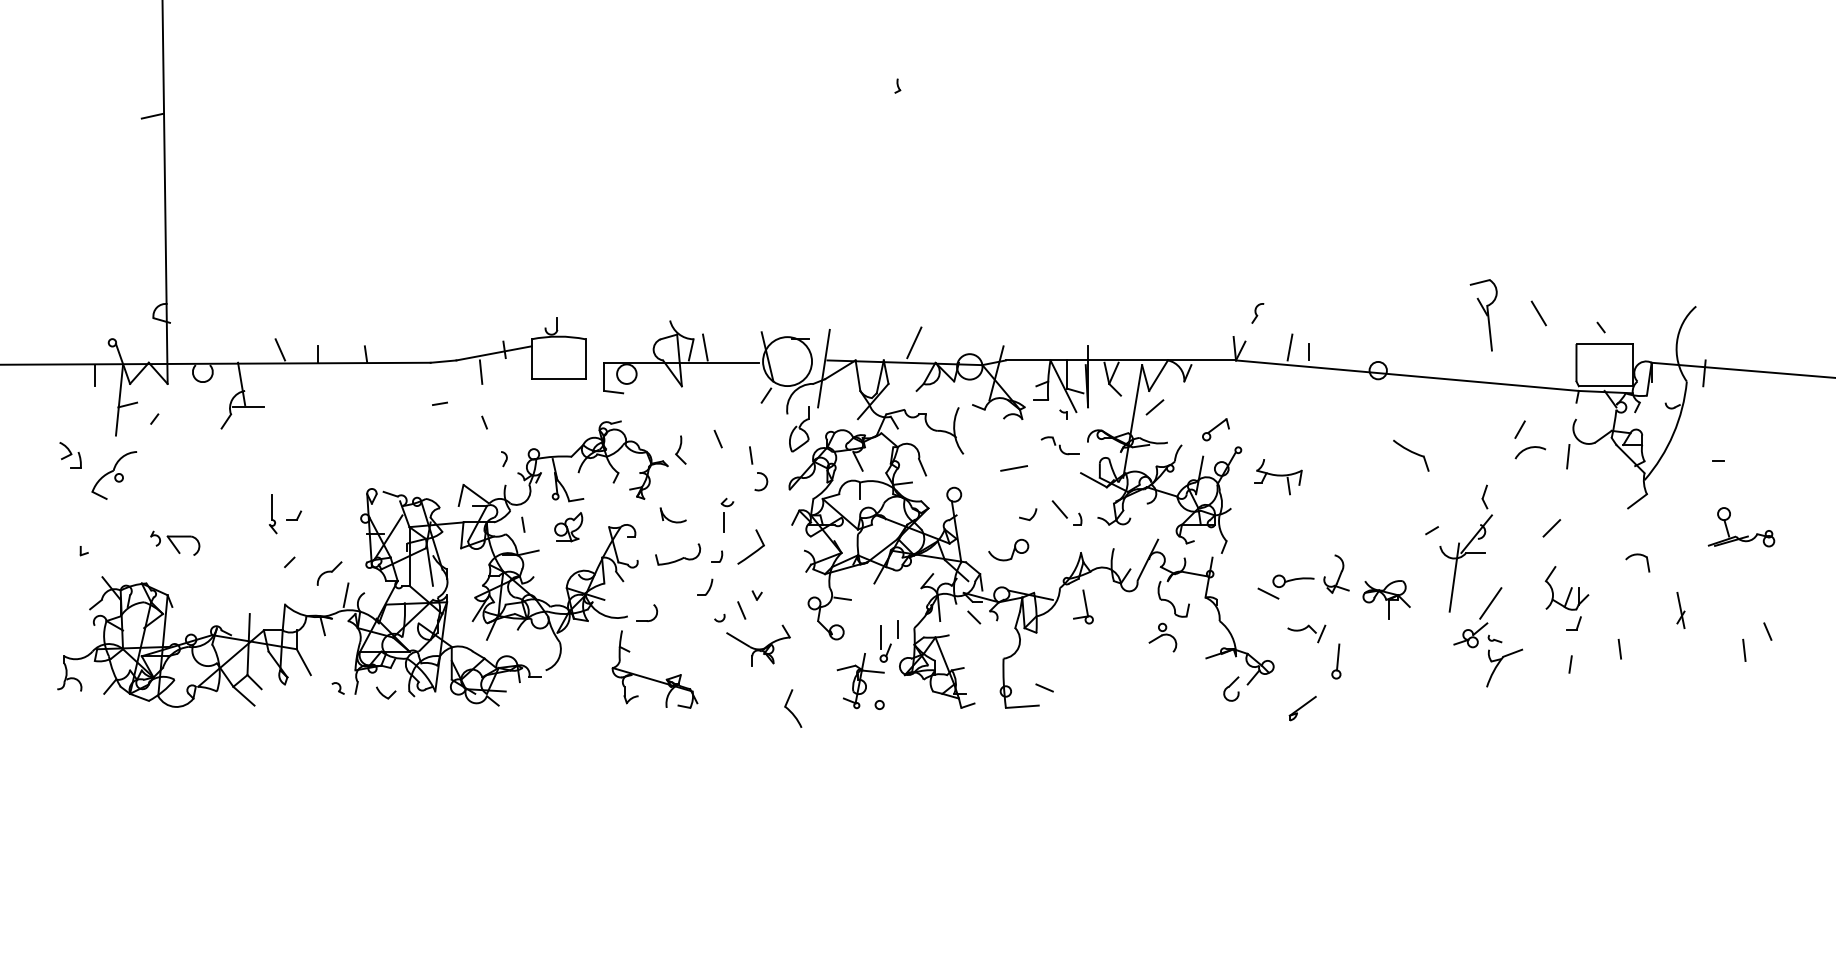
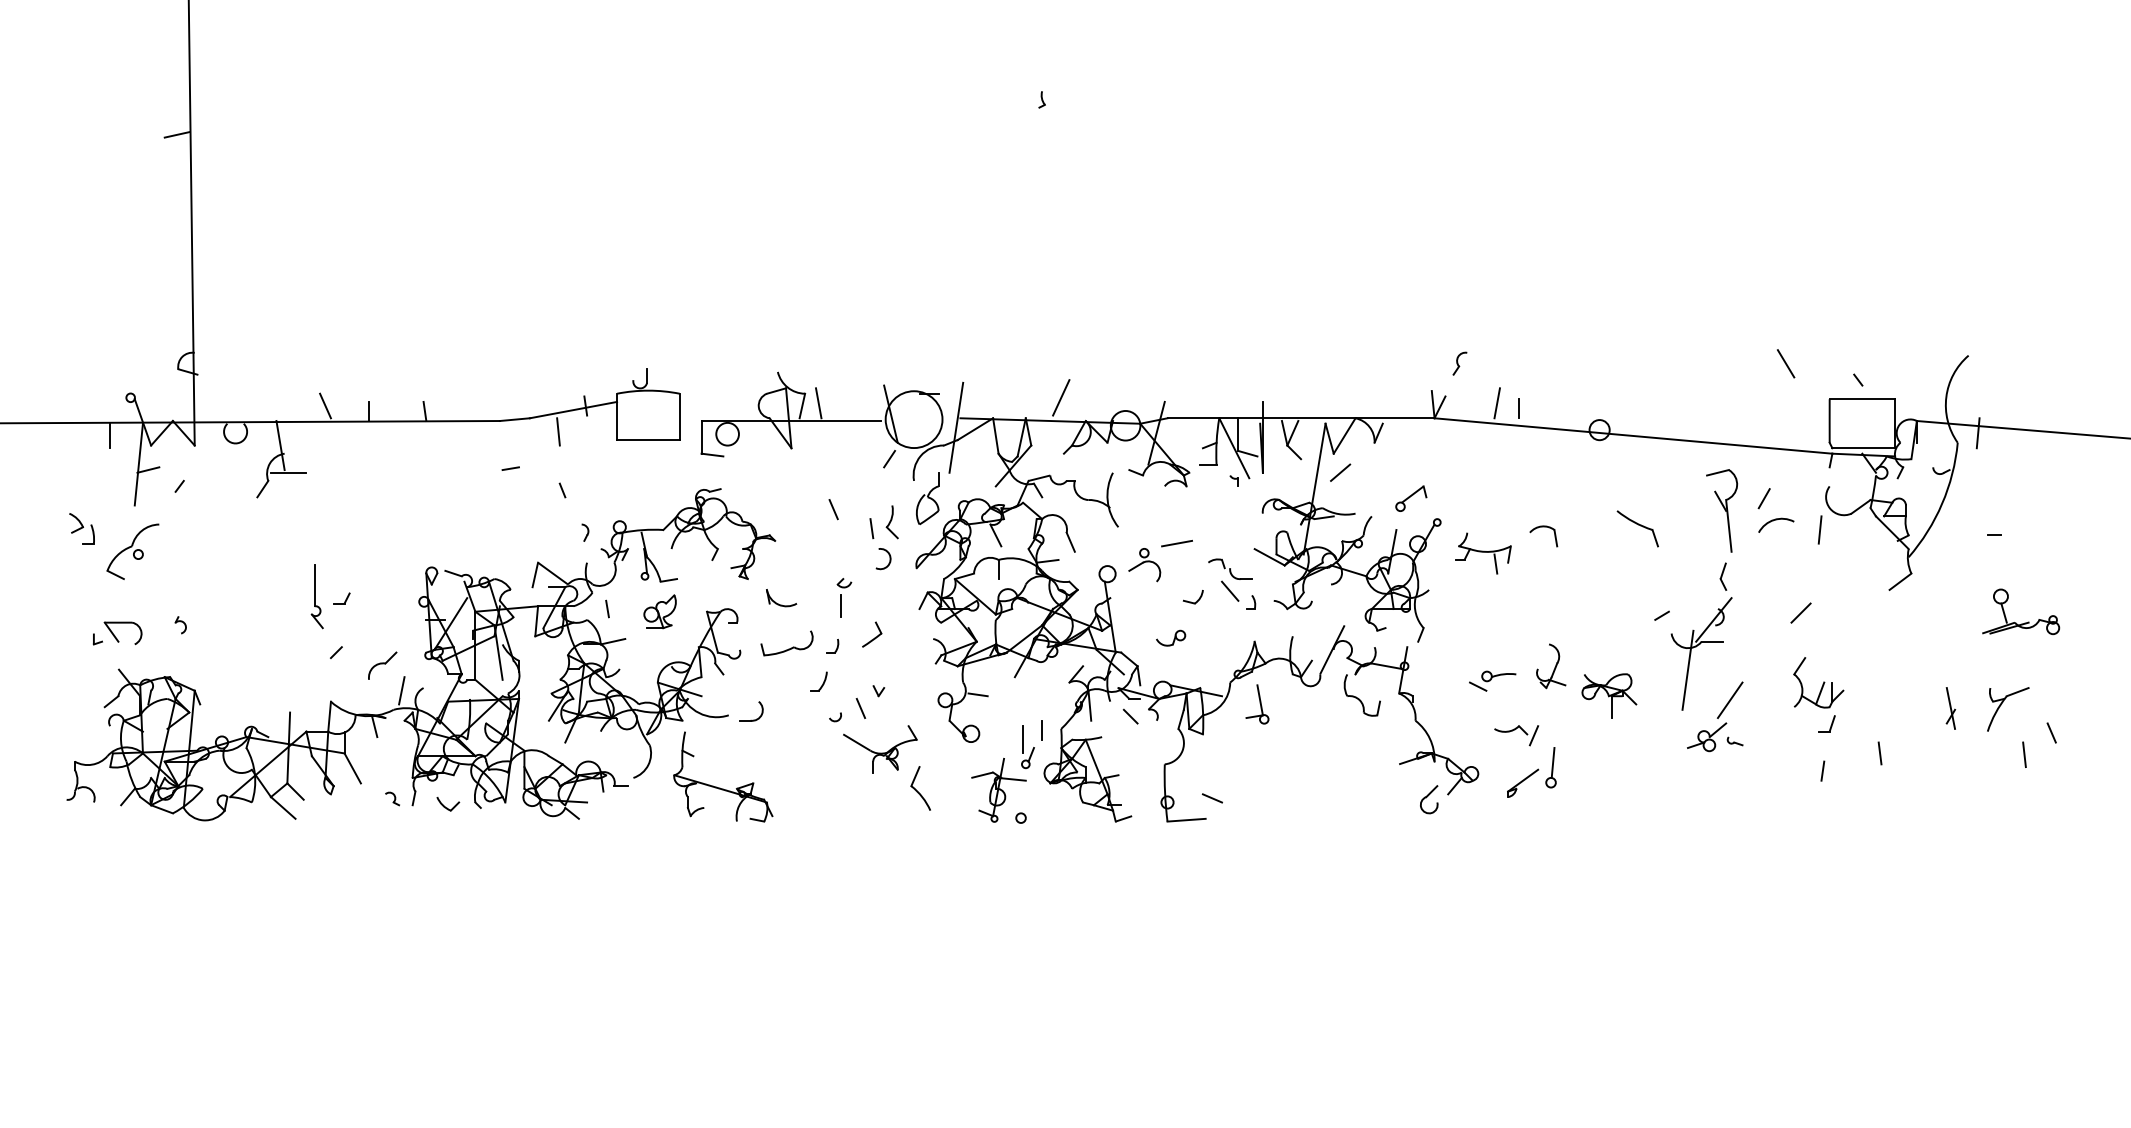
part: (1484, 314) -> (1722, 510), moved
part: (1060, 445) -> (1230, 568), moved
part: (680, 450) -> (891, 522), moved
part: (272, 514) -> (316, 596), size x1.43
part: (751, 546) -> (872, 634), size x0.62
part: (176, 547) -> (115, 635), moved
part: (1009, 549) -> (1171, 637), size x0.62
part: (1637, 555) -> (1543, 527), moved
part: (1285, 586) -> (1492, 680), size x0.71
part: (1162, 638) -> (1144, 565), moved
part: (1498, 664) -> (2001, 705), moved
part: (652, 678) -> (720, 787), moved
part: (1303, 707) -> (1523, 782), moved
part: (793, 708) -> (920, 788), moved

